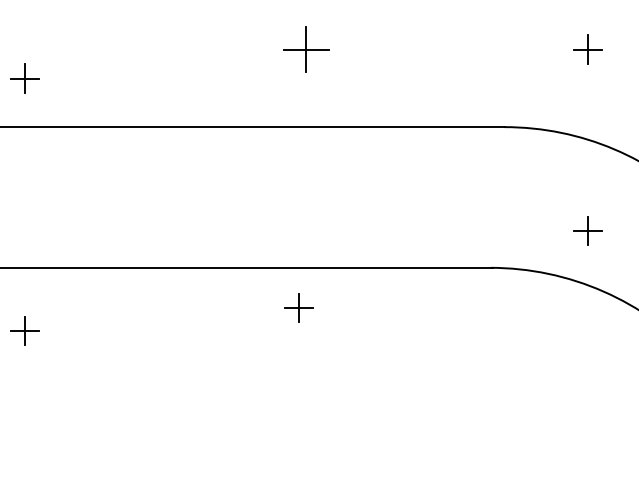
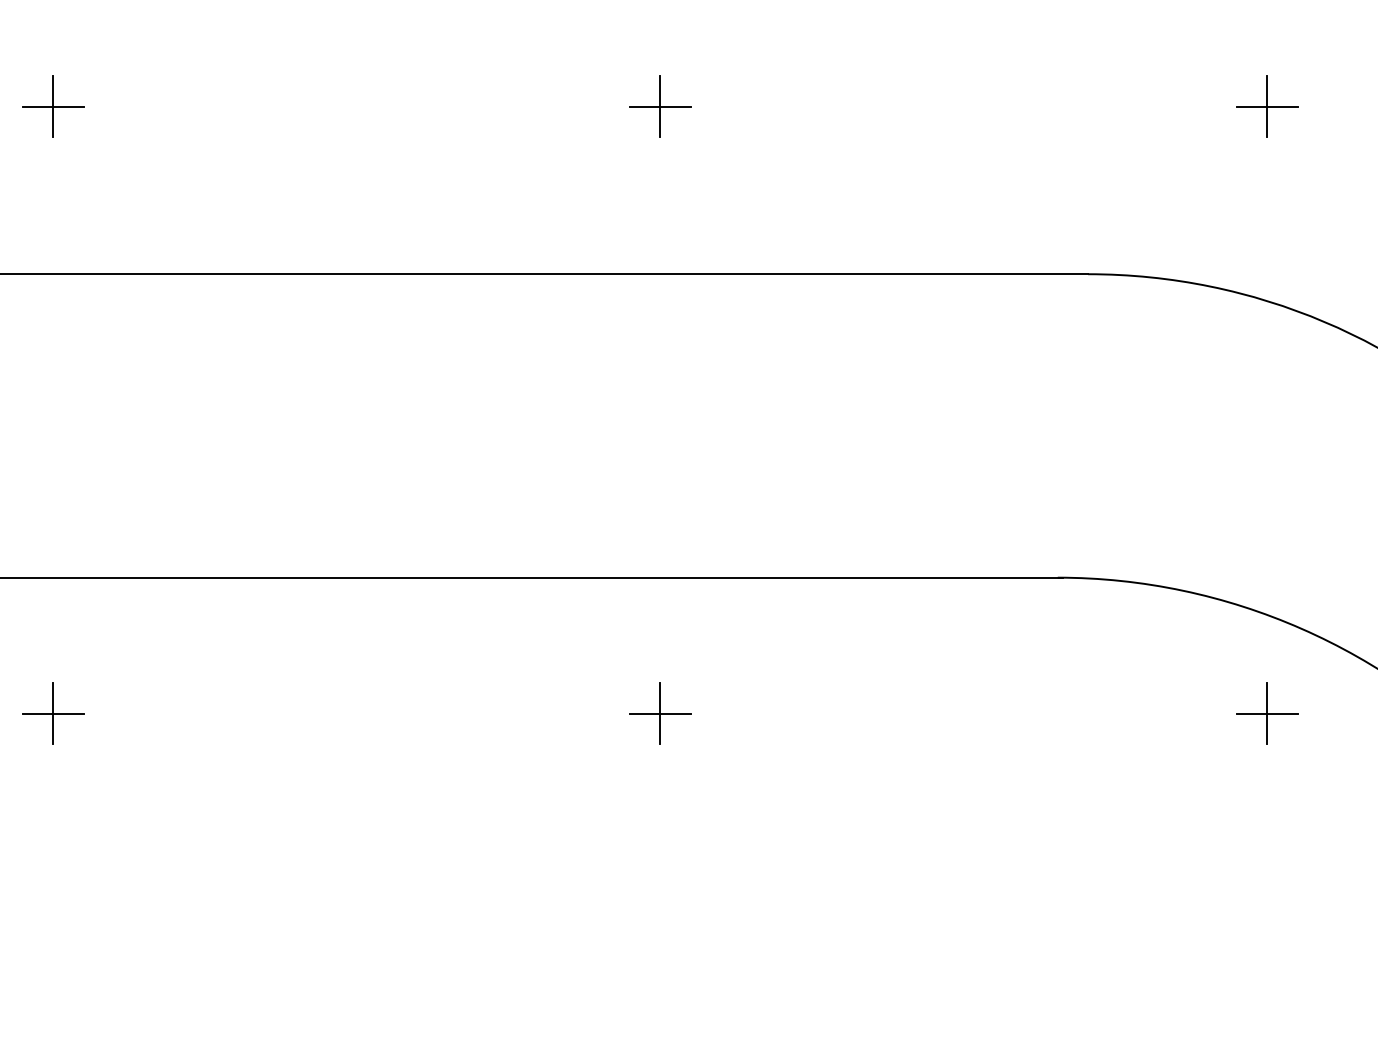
part: (305, 49) -> (658, 106), size x0.62
part: (24, 78) -> (52, 106), moved
part: (587, 230) -> (1266, 712), moved
part: (298, 307) -> (658, 712), moved

